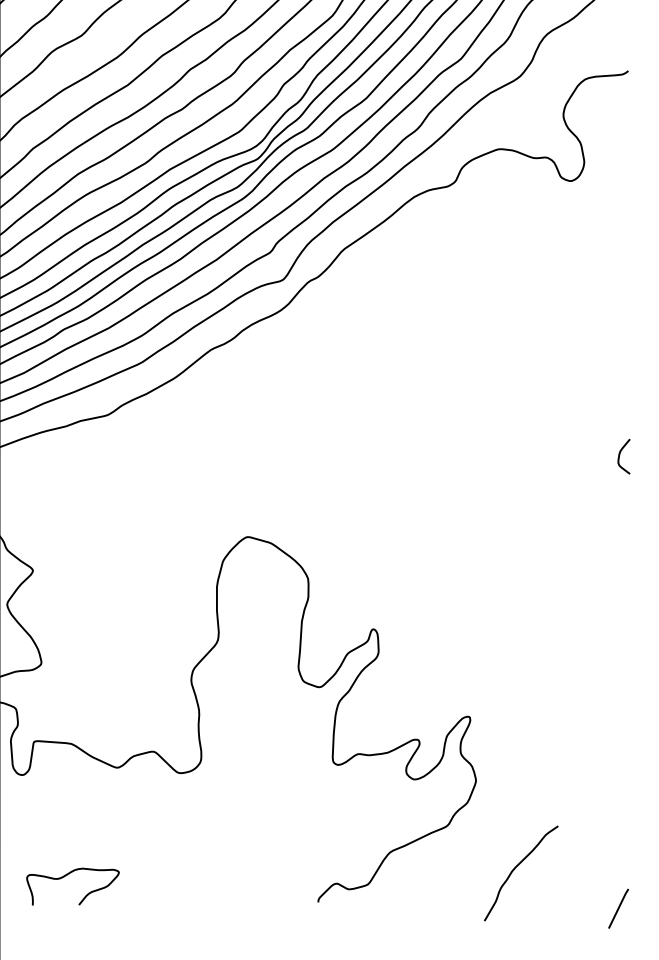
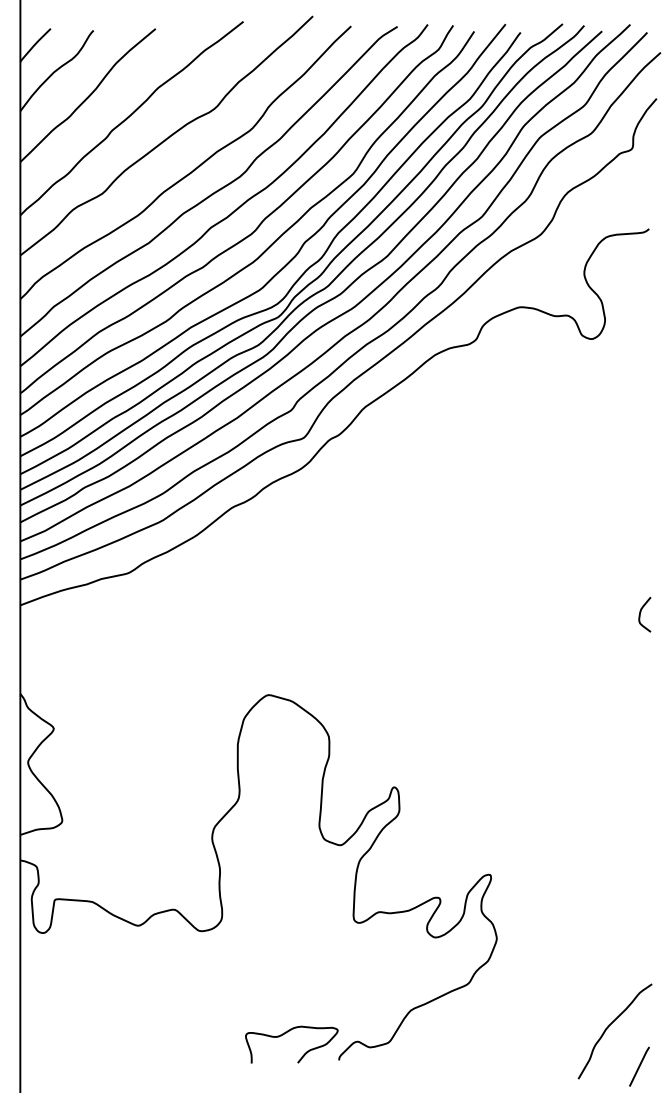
curve: (514, 870) -> (608, 1028), moved
curve: (64, 877) -> (283, 1035), moved

